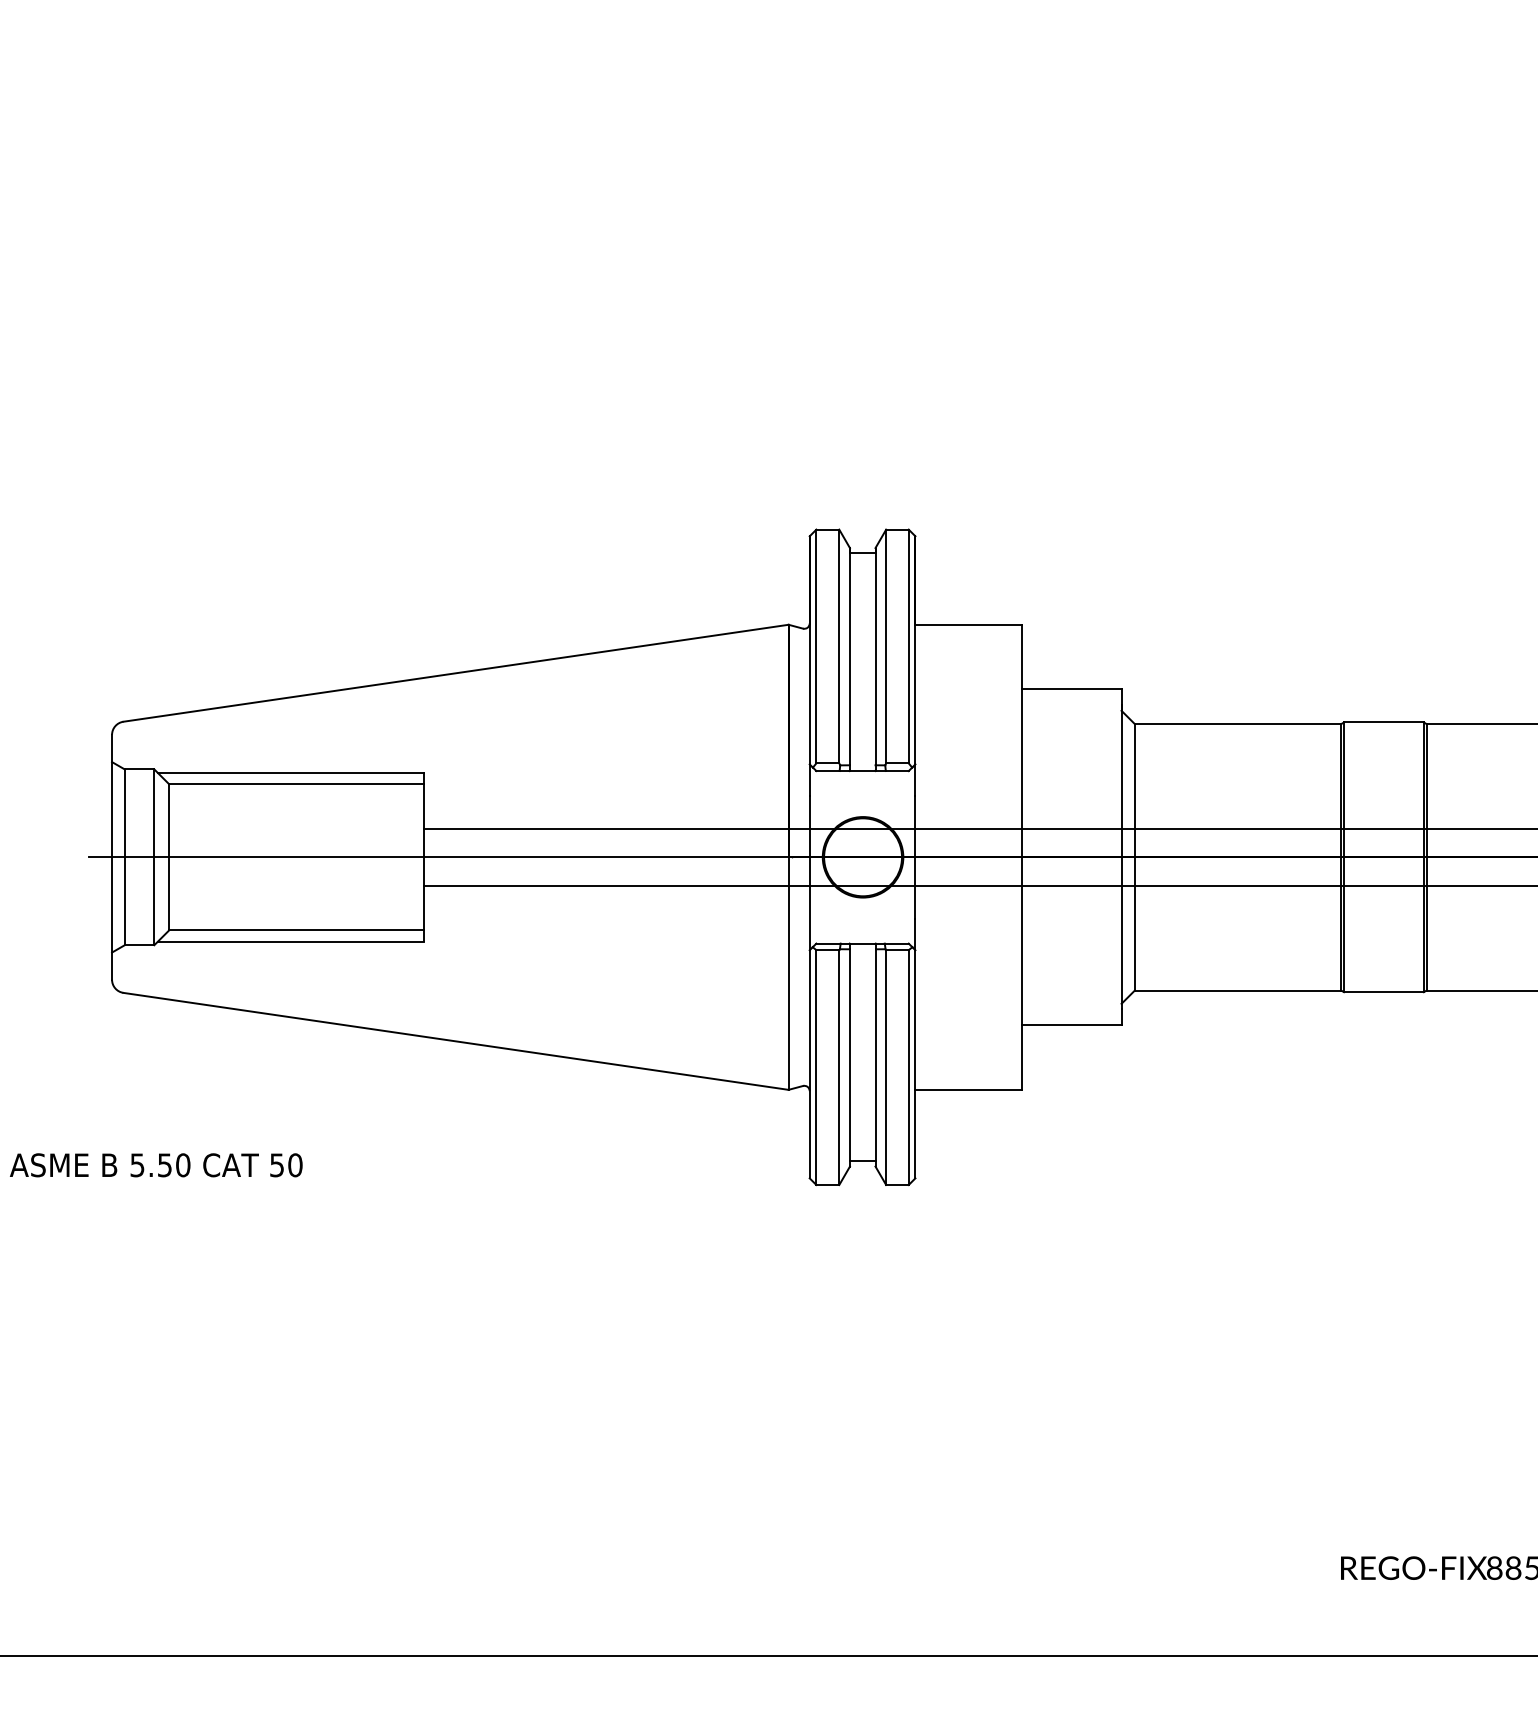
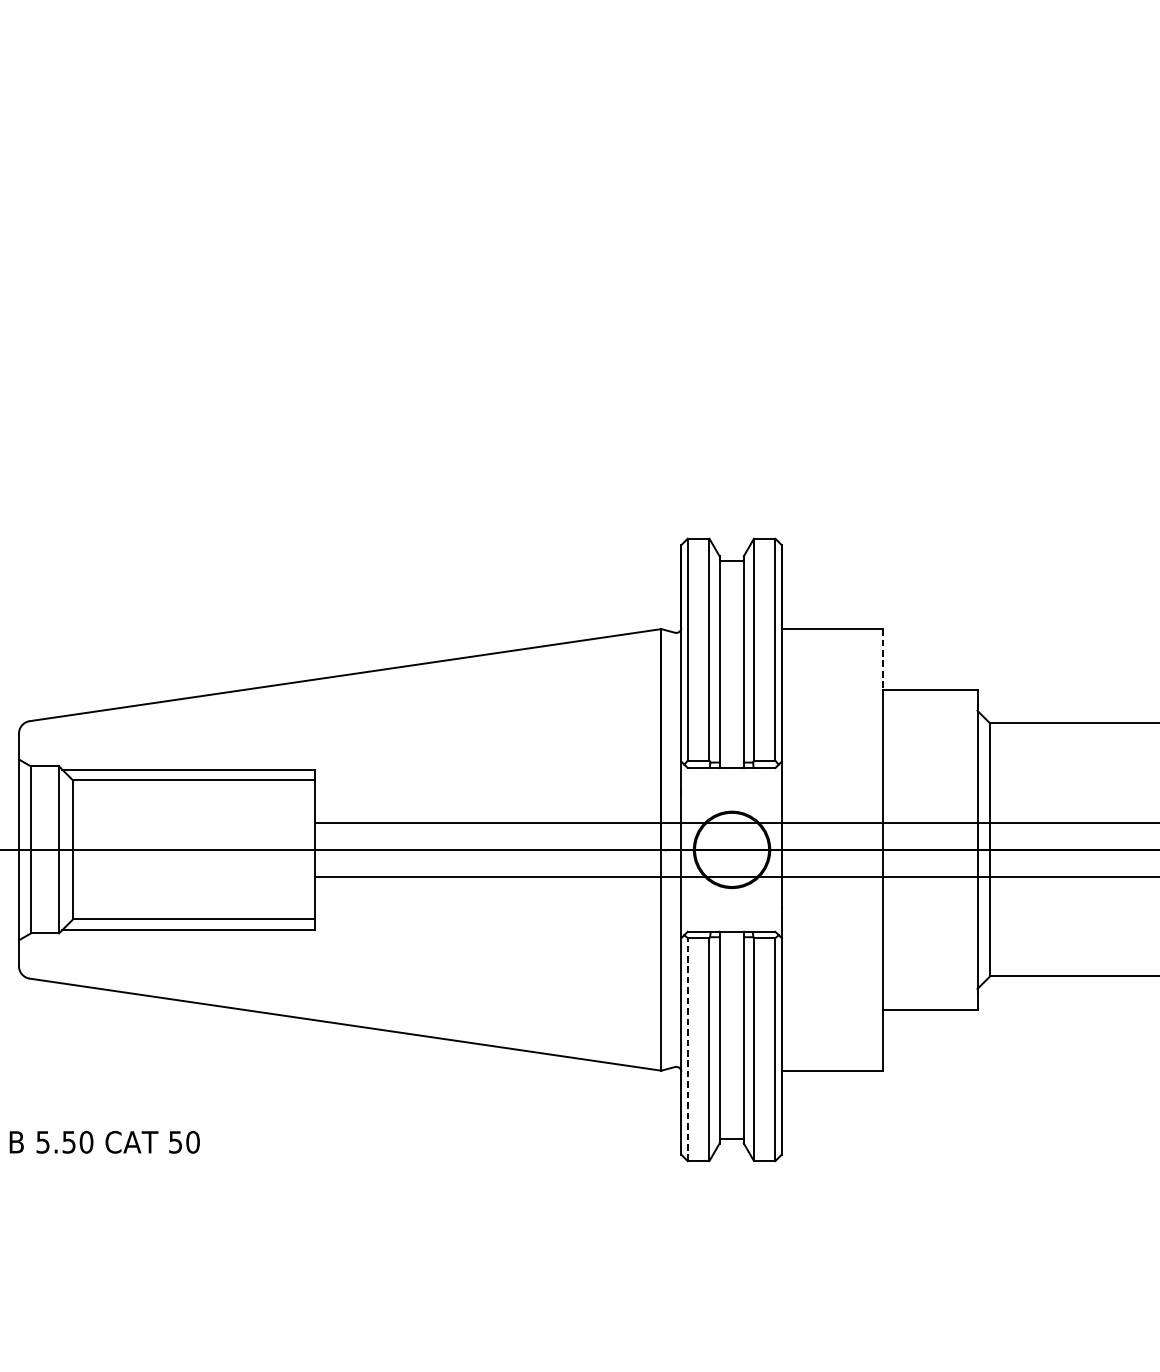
line: (1021, 657) -> (882, 660), solid -> dashed
line: (816, 1067) -> (687, 1049), solid -> dashed

